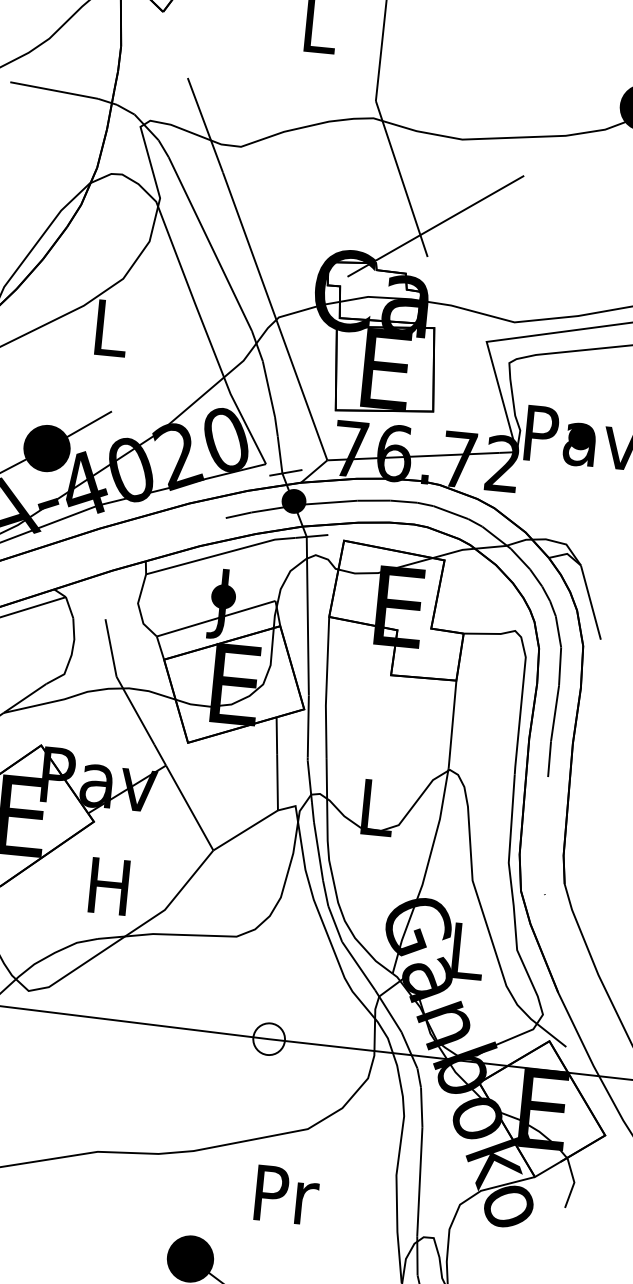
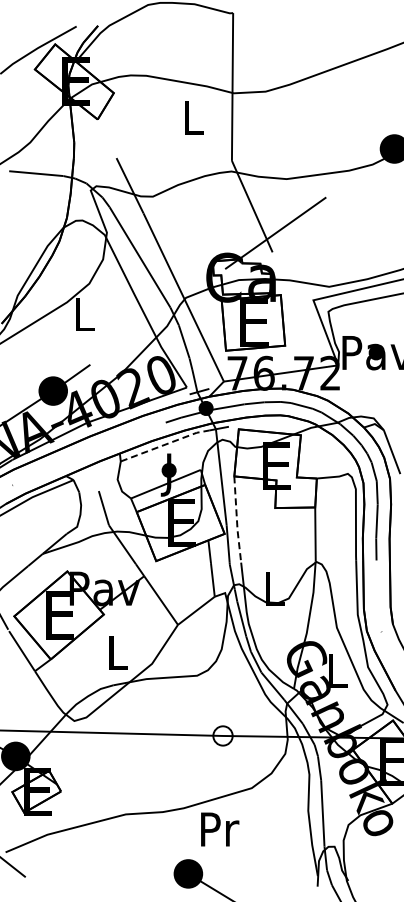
line: (221, 553) -> (165, 444), solid -> dashed
line: (325, 689) -> (236, 520), solid -> dashed
text: (108, 885) -> (116, 652), H -> L
text: (287, 1195) -> (220, 829), moved

